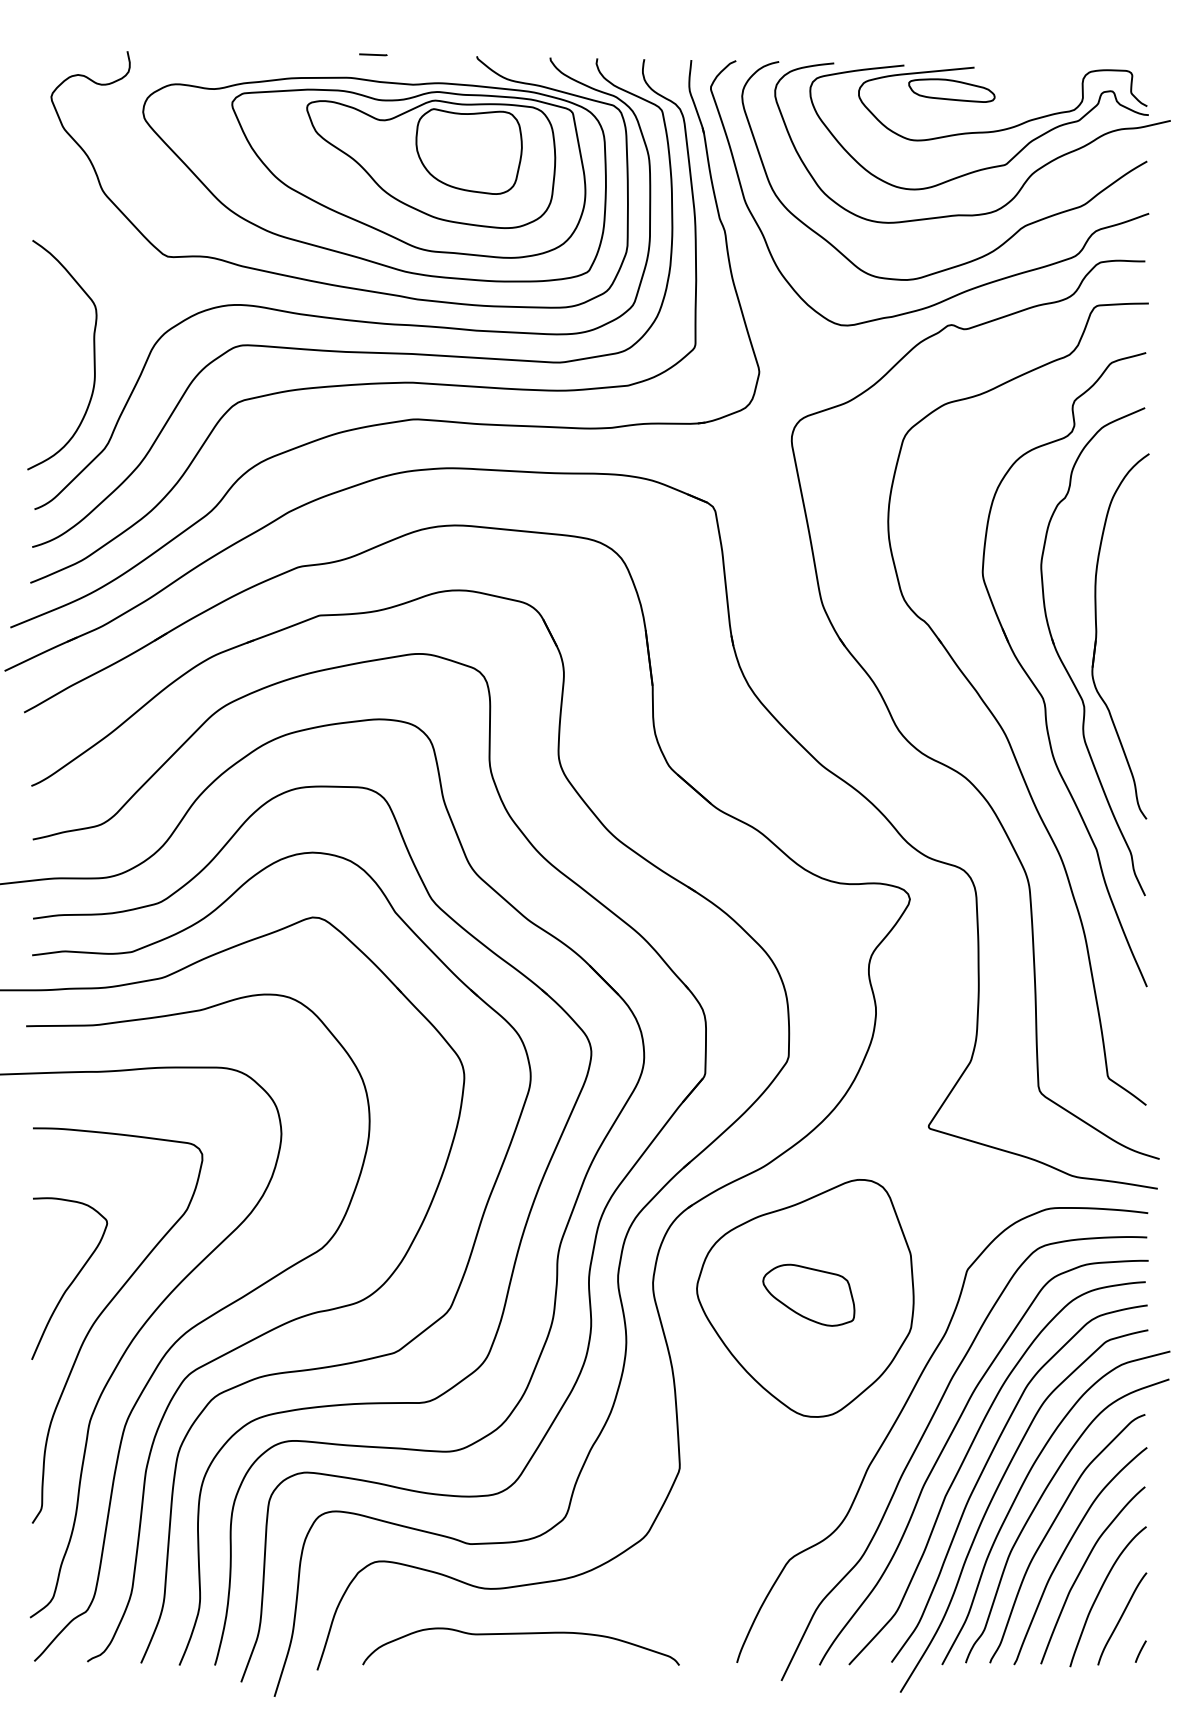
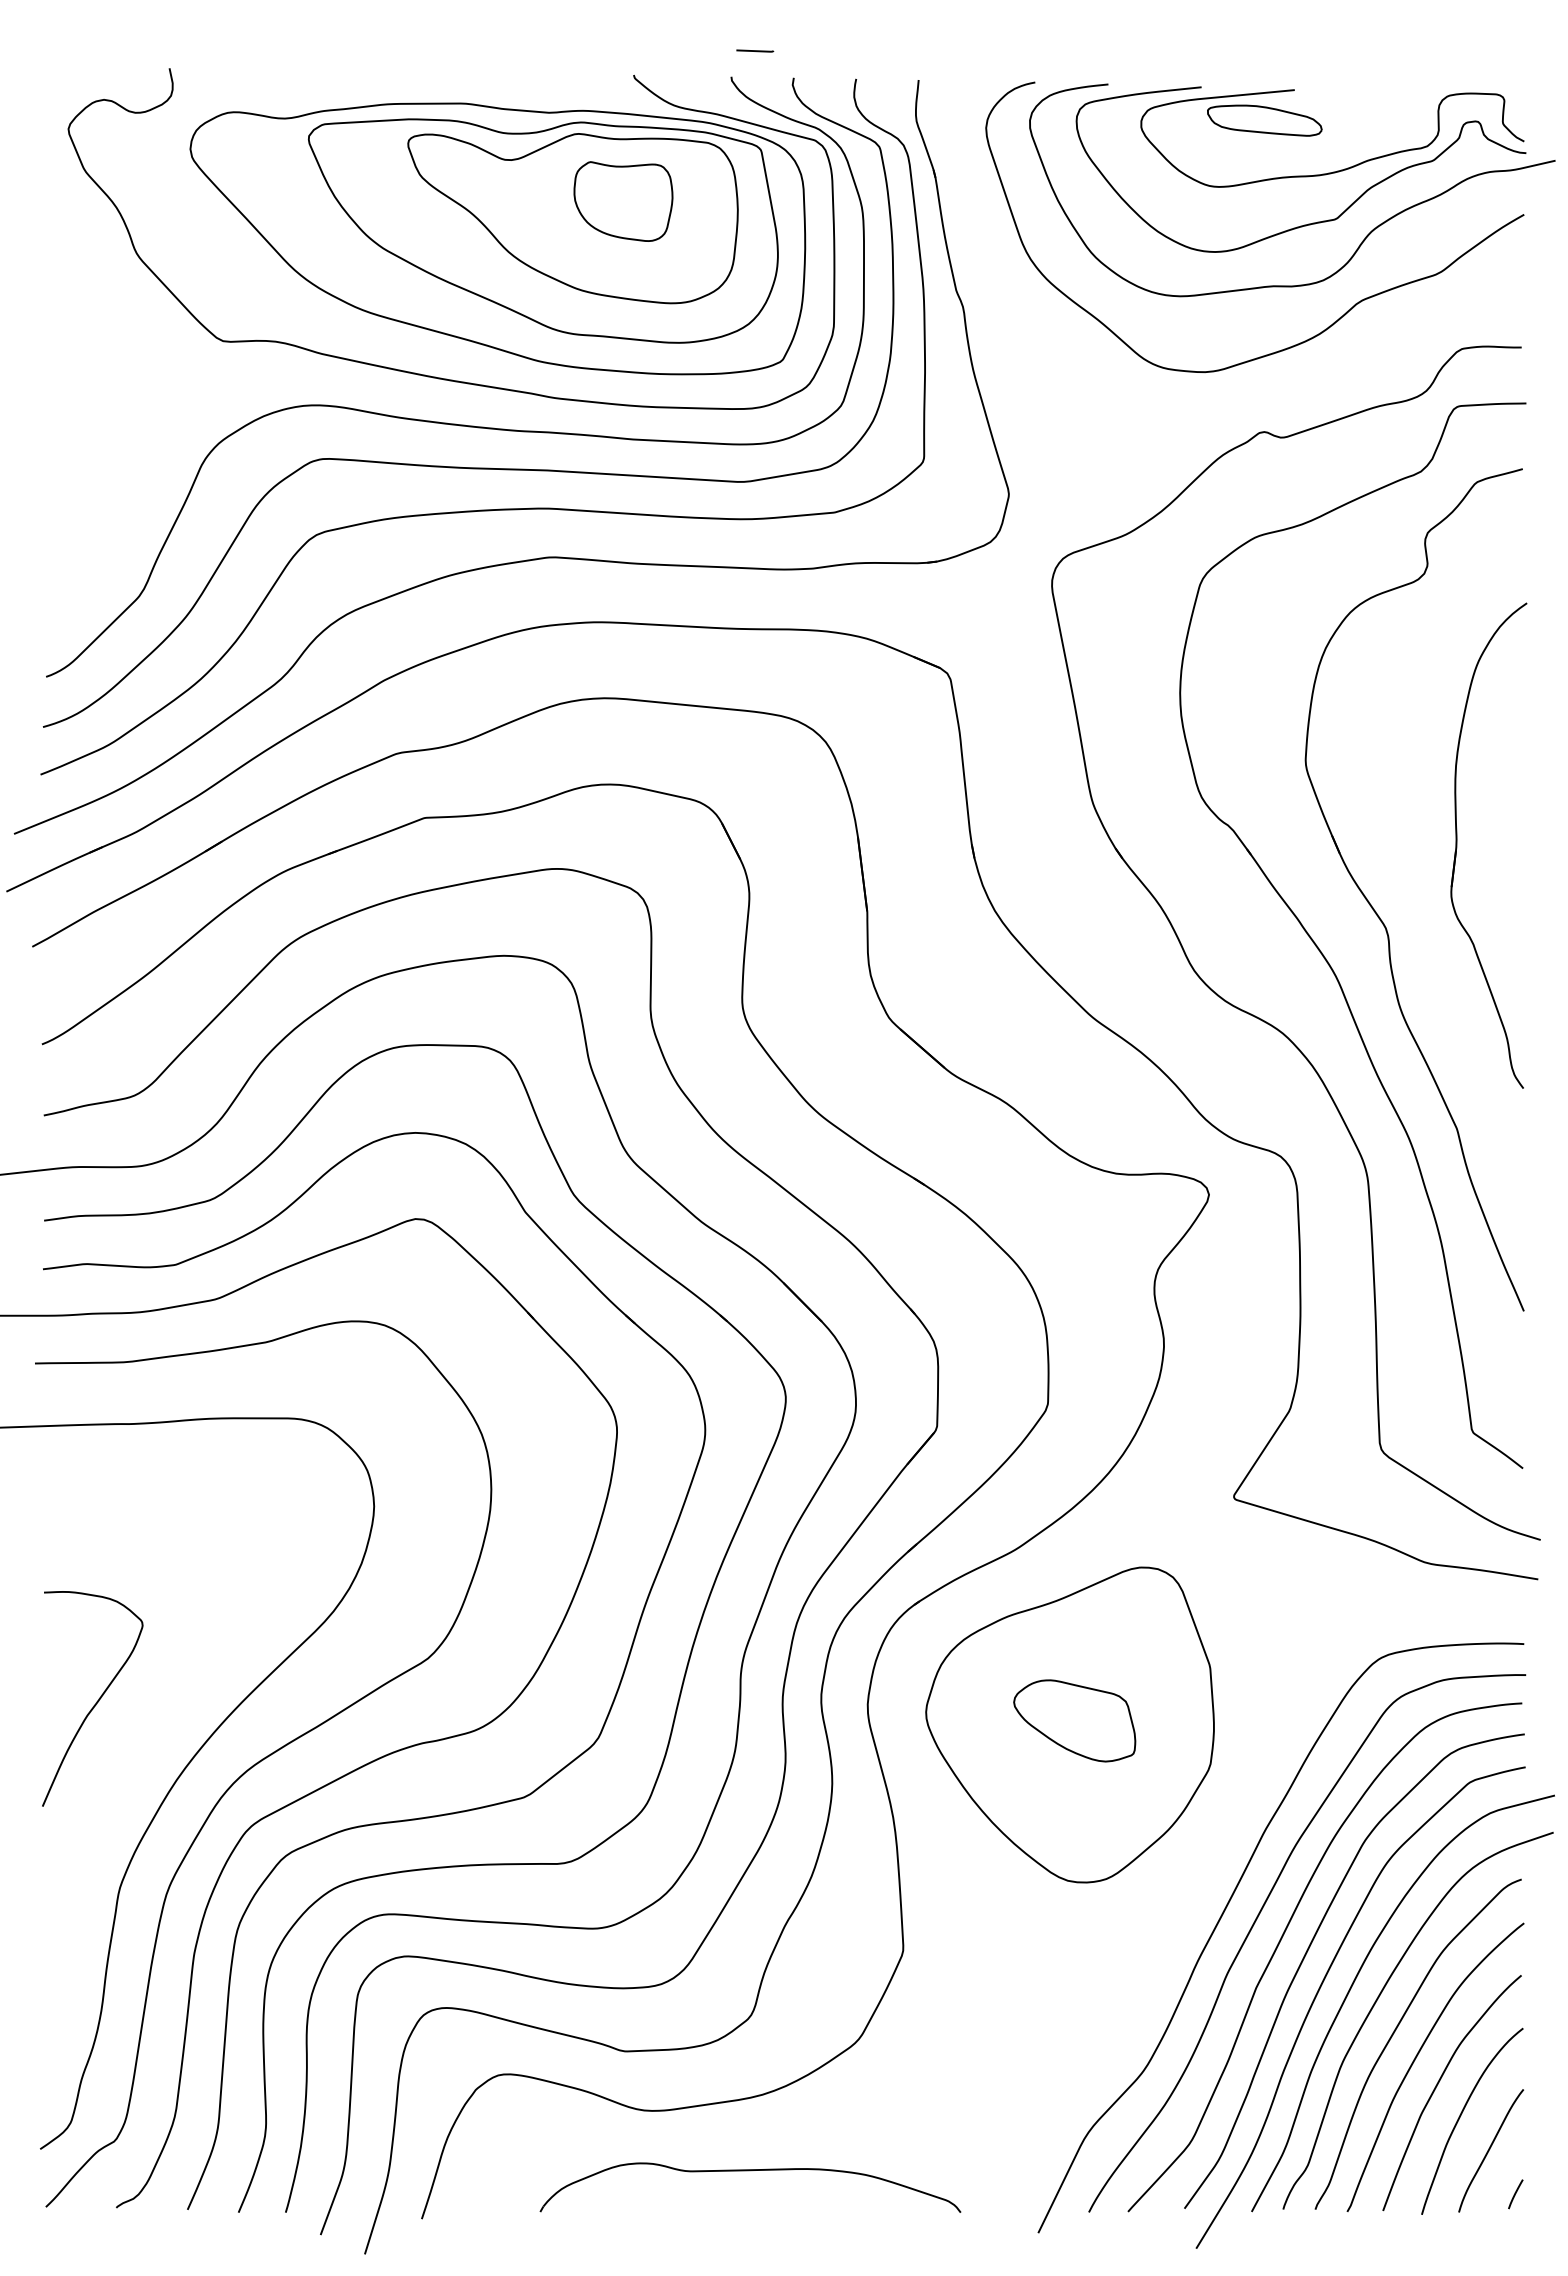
line: (373, 54) -> (755, 50), moved
part: (469, 151) -> (623, 201), size x0.7
curve: (966, 290) -> (1284, 385), removed
curve: (93, 354) -> (124, 470), removed
part: (1065, 666) -> (1415, 885), removed
curve: (103, 1312) -> (137, 1743), removed
curve: (900, 1414) -> (1196, 1879), removed
part: (521, 1634) -> (750, 2171), moved

